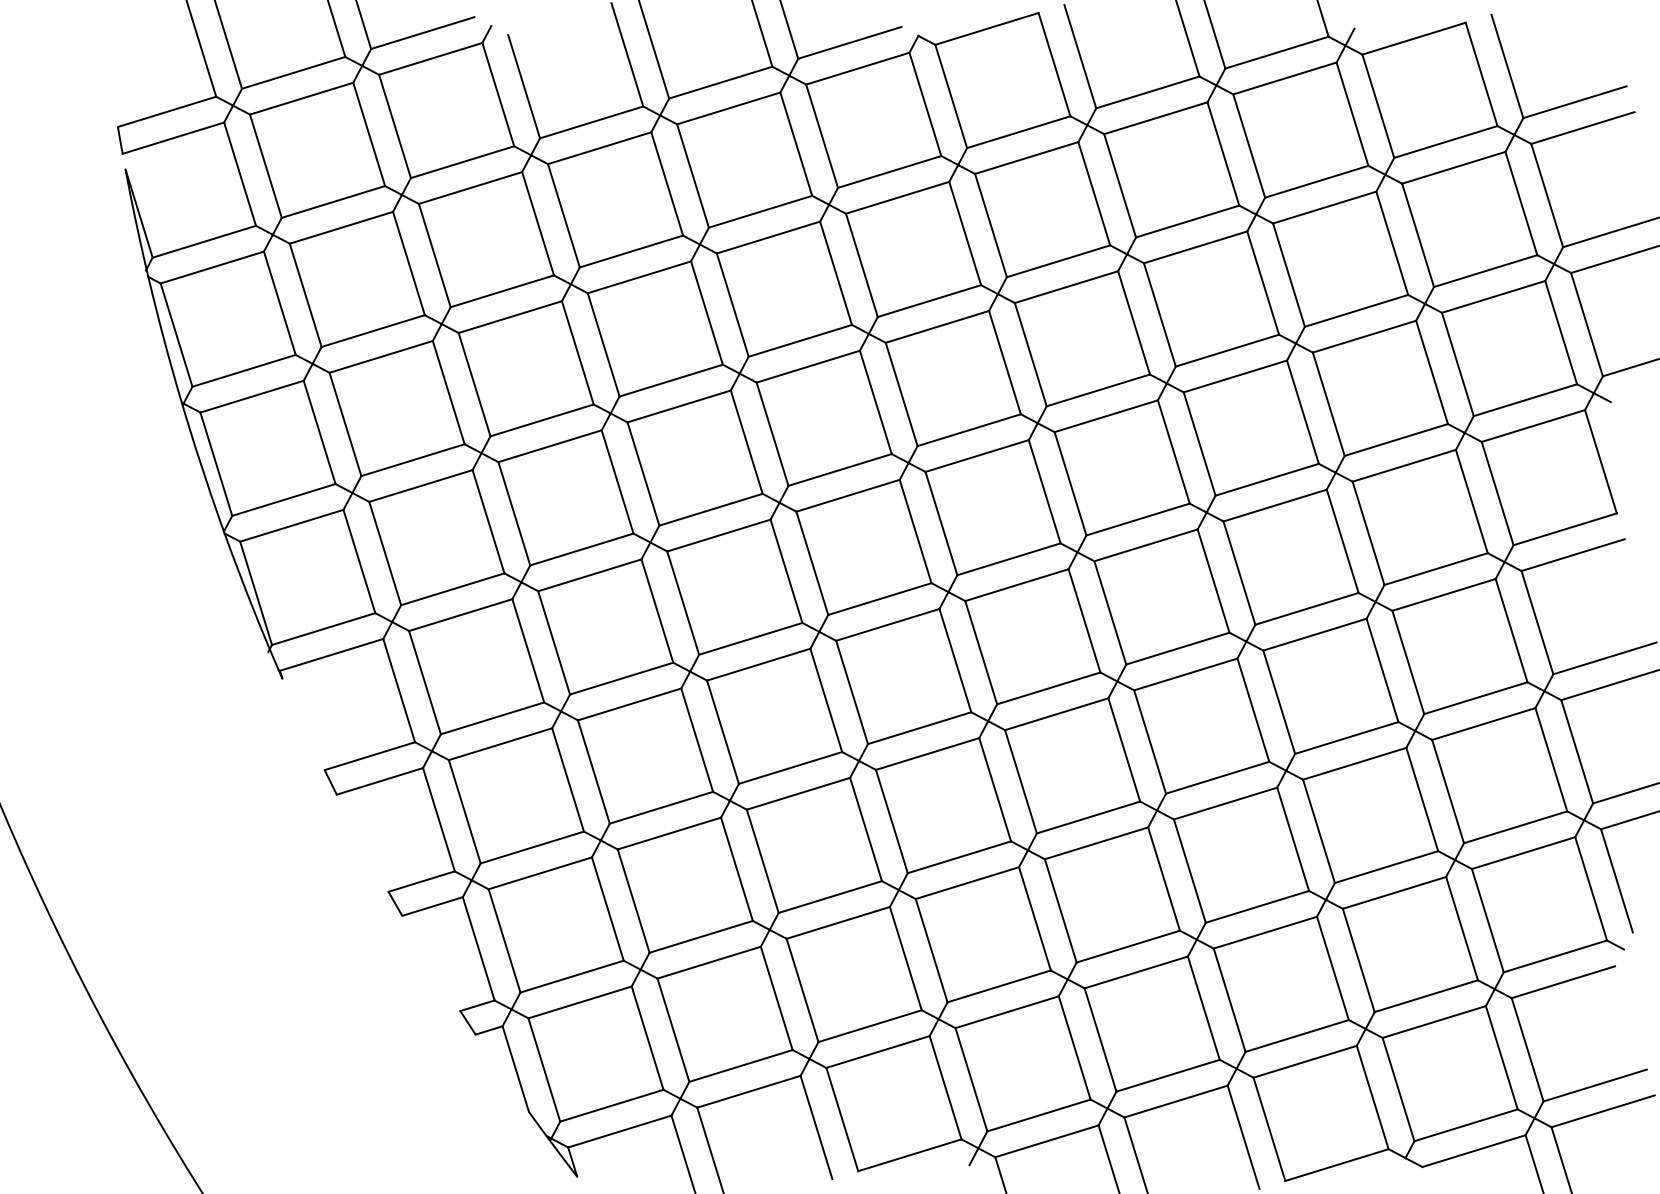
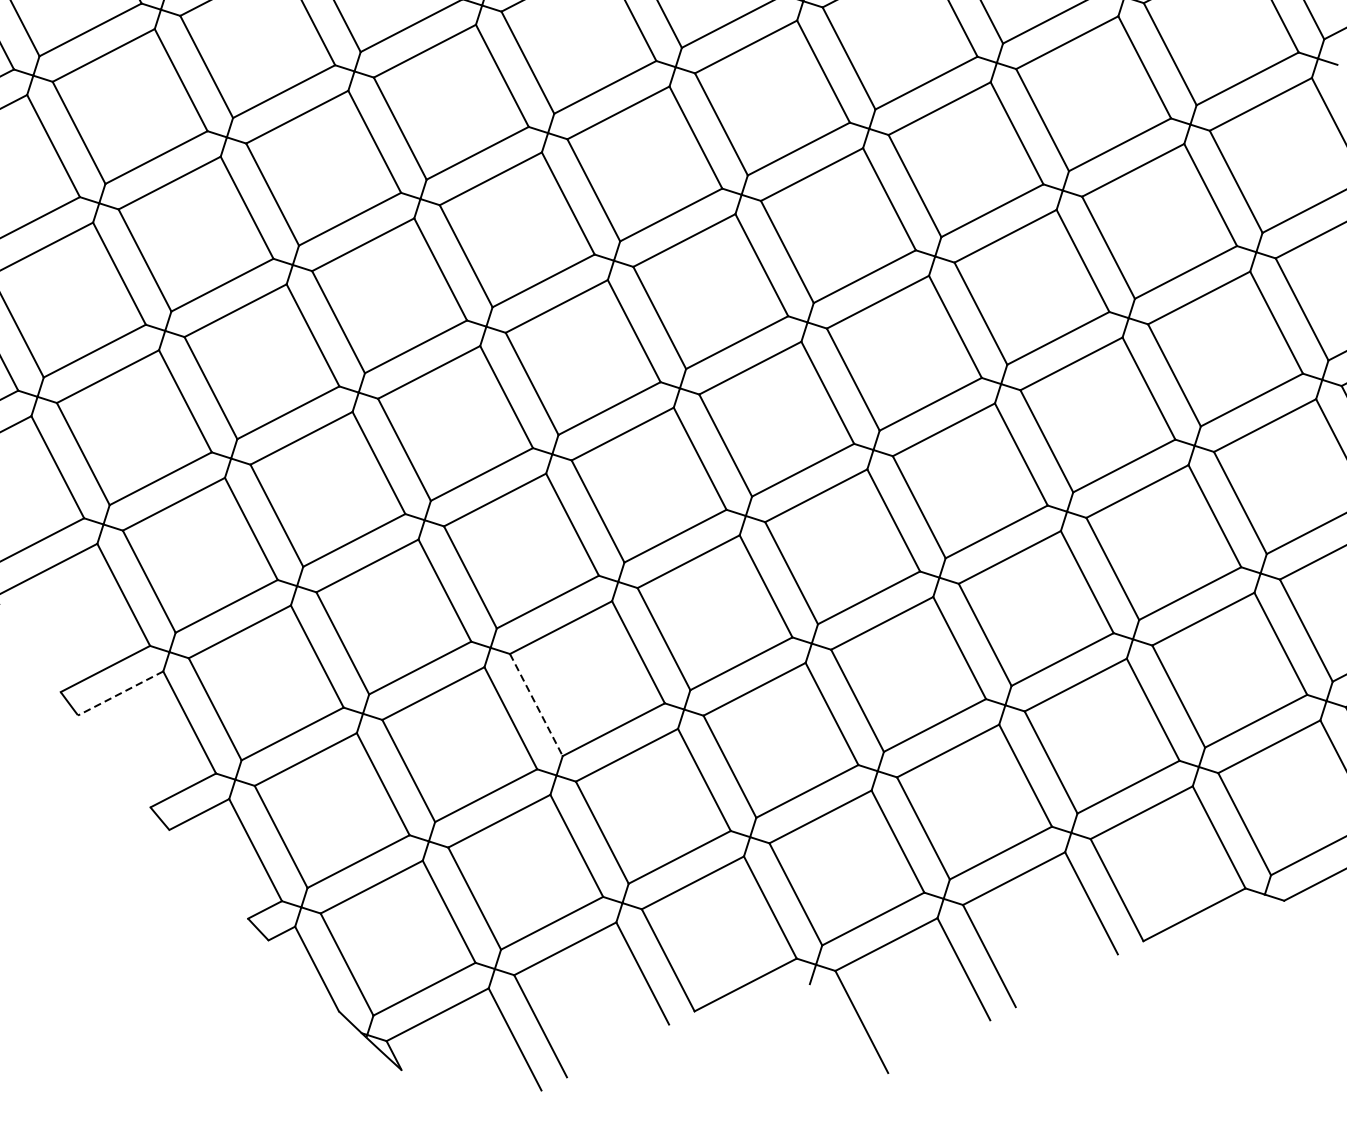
line: (379, 781) -> (120, 693), solid -> dashed
line: (762, 861) -> (536, 705), solid -> dashed

